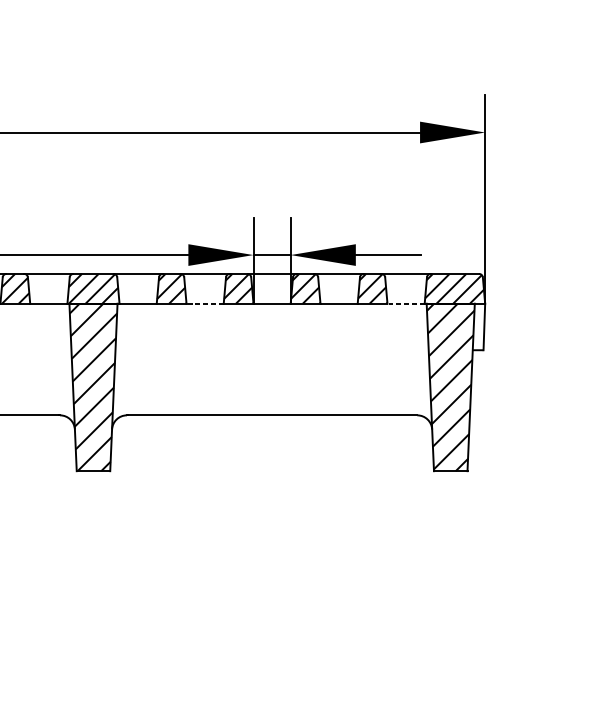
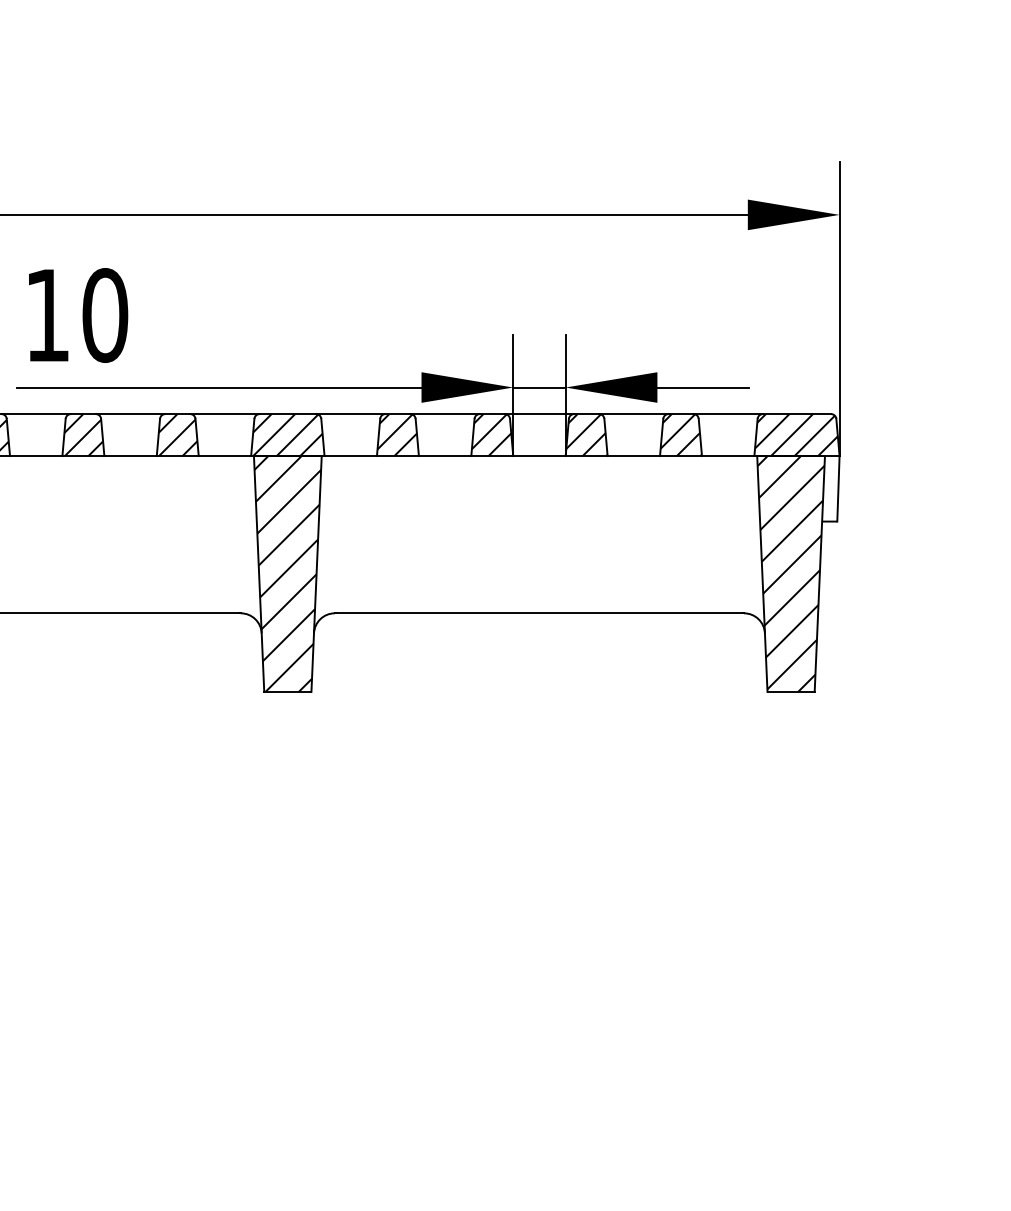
line: (204, 304) -> (444, 456), dashed -> solid
line: (405, 304) -> (727, 456), dashed -> solid

